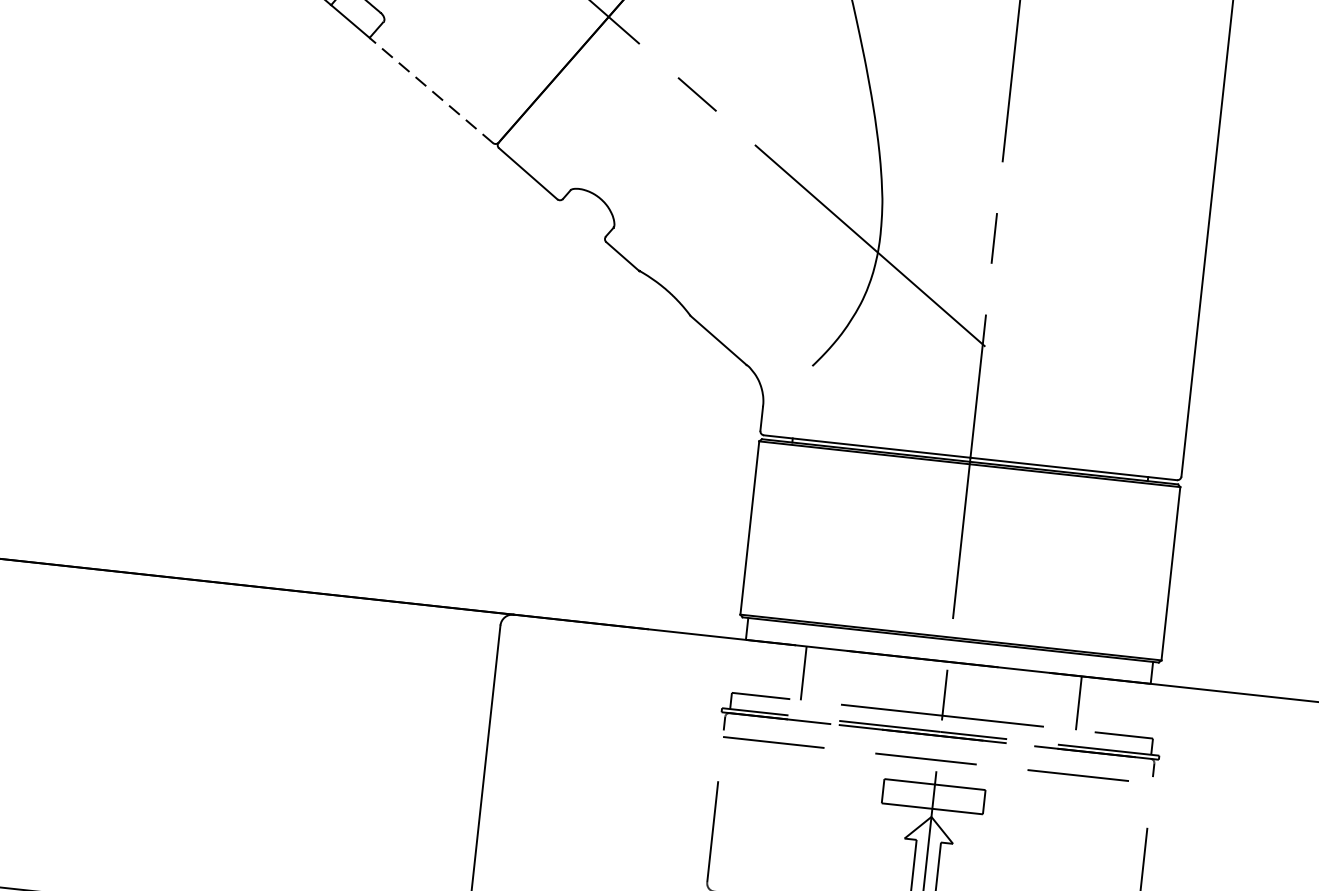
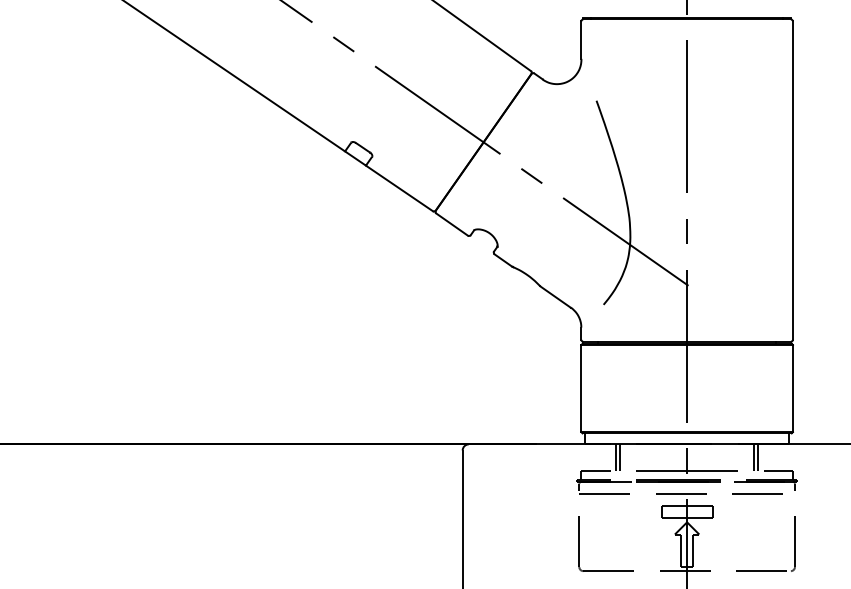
line: (431, 90) -> (399, 188), dashed -> solid
line: (812, 673) -> (620, 457), added
line: (1087, 703) -> (758, 457), added

